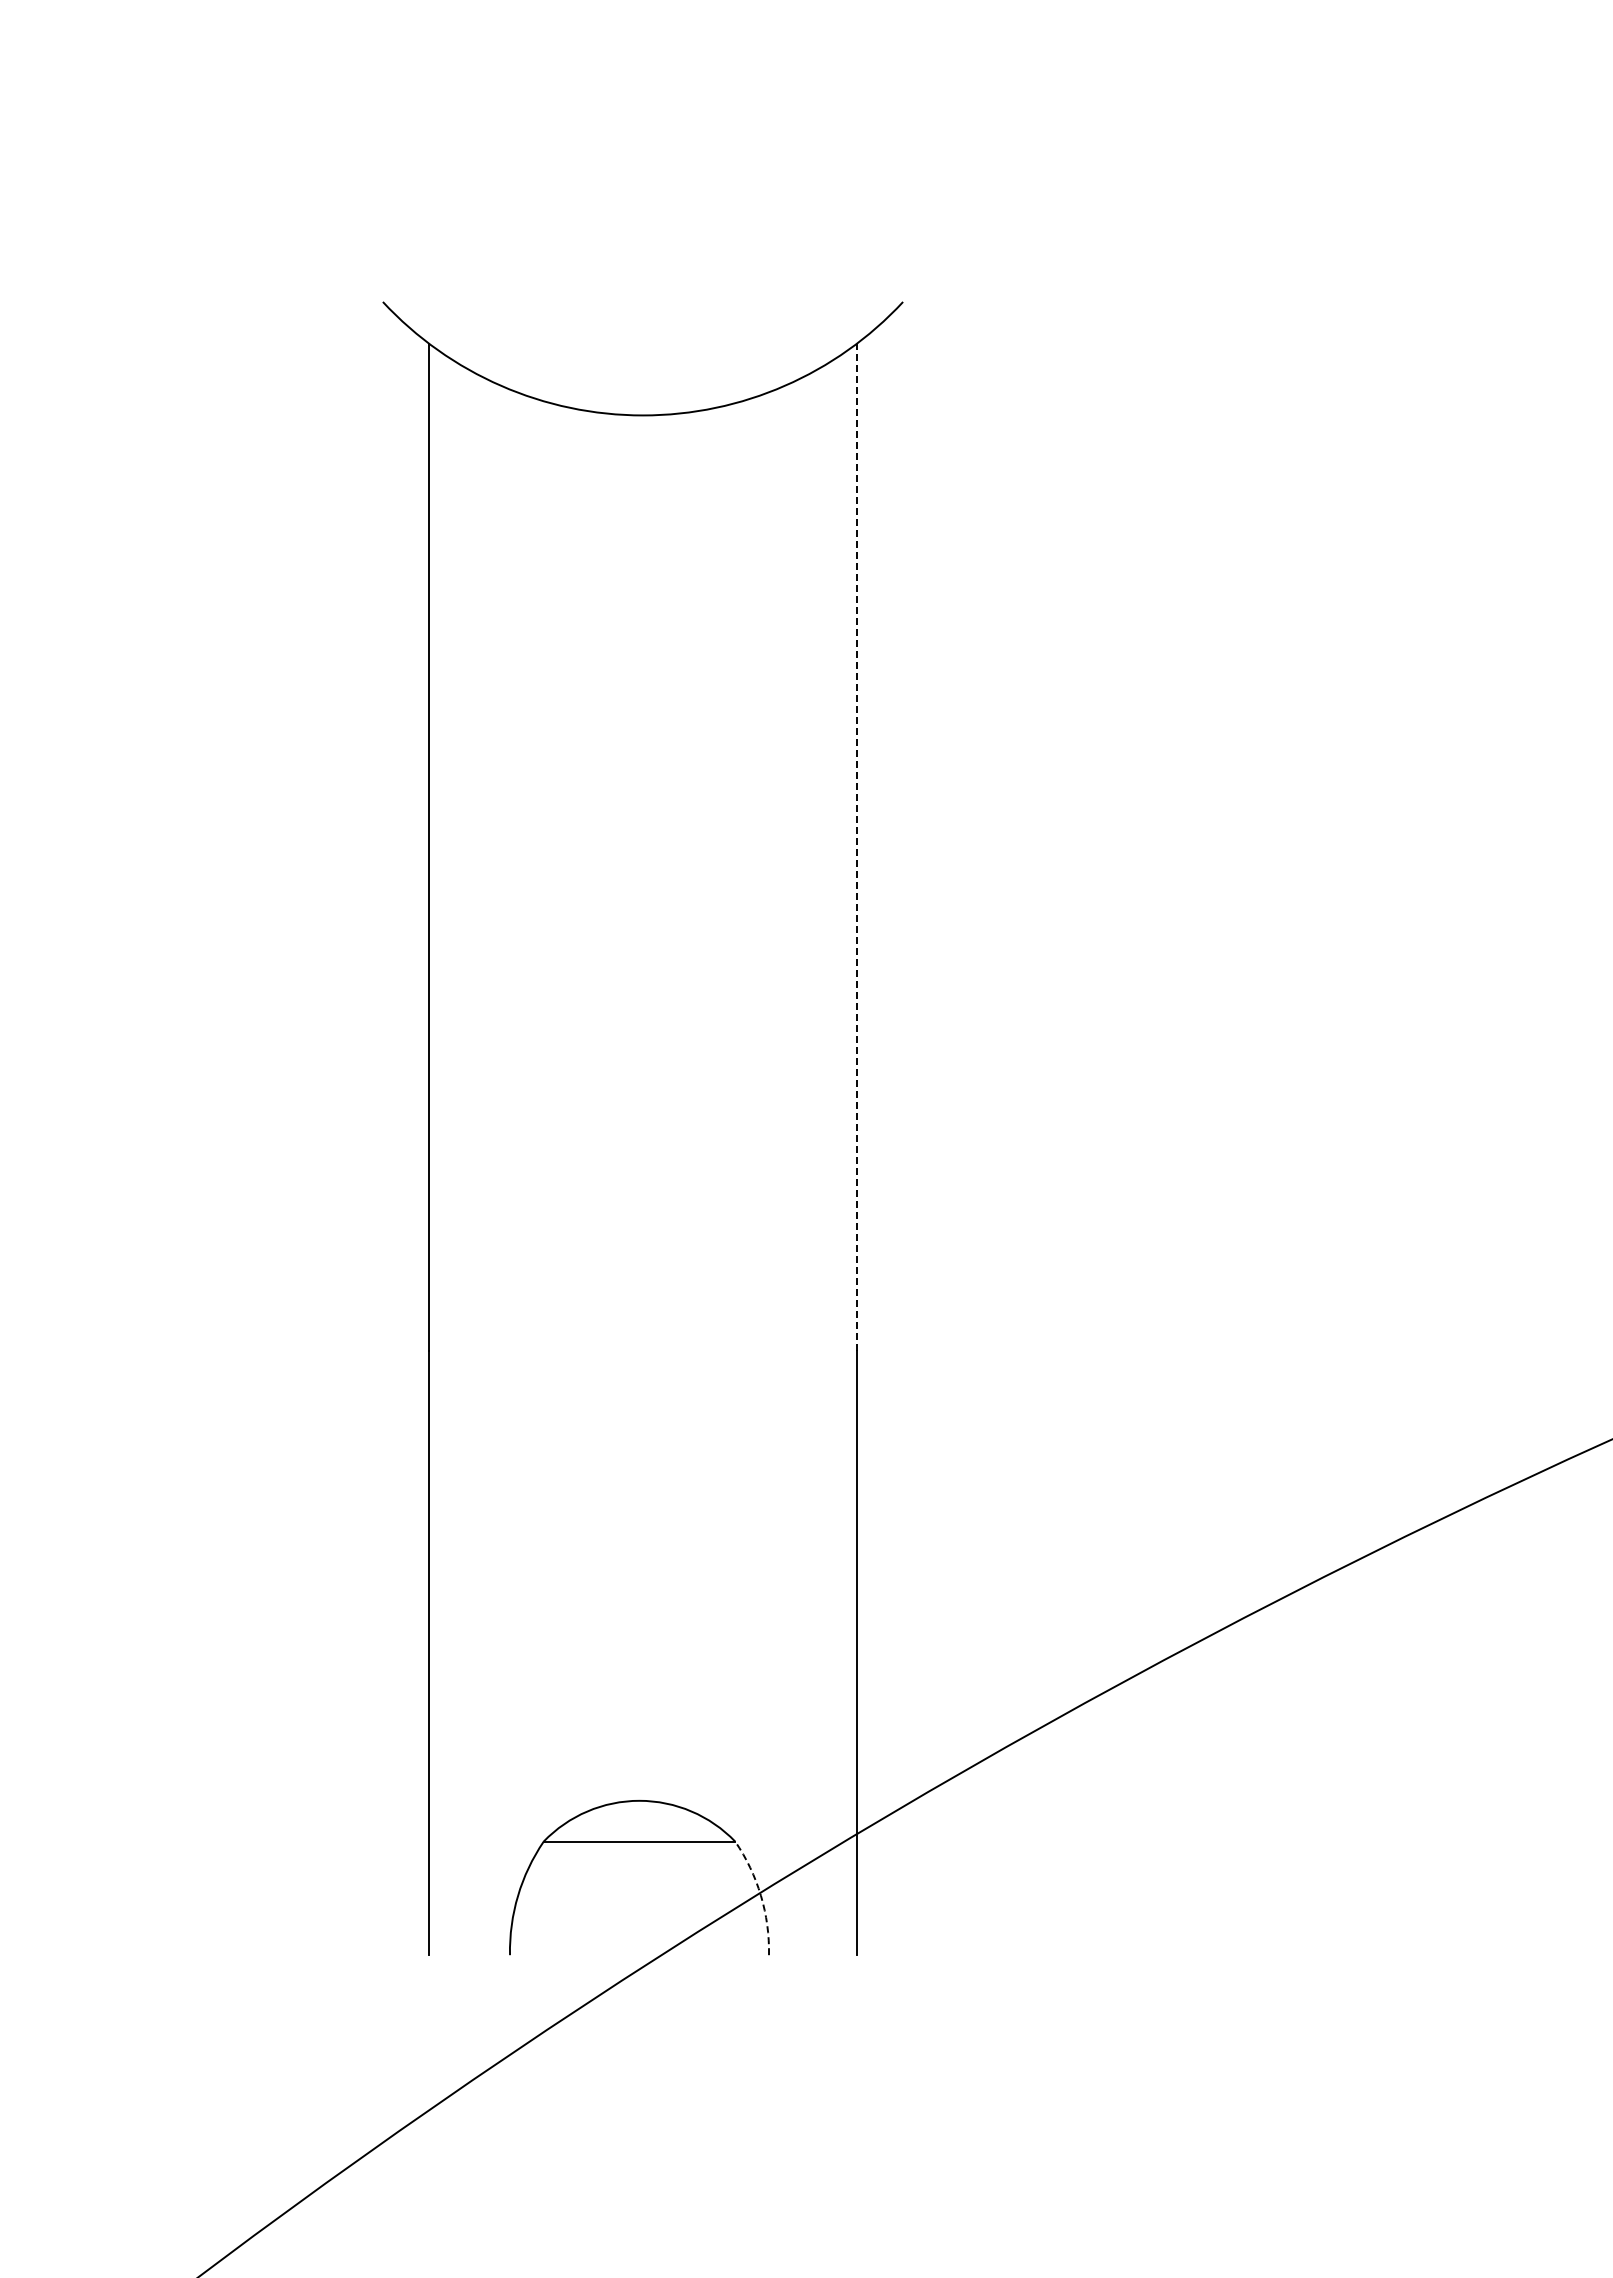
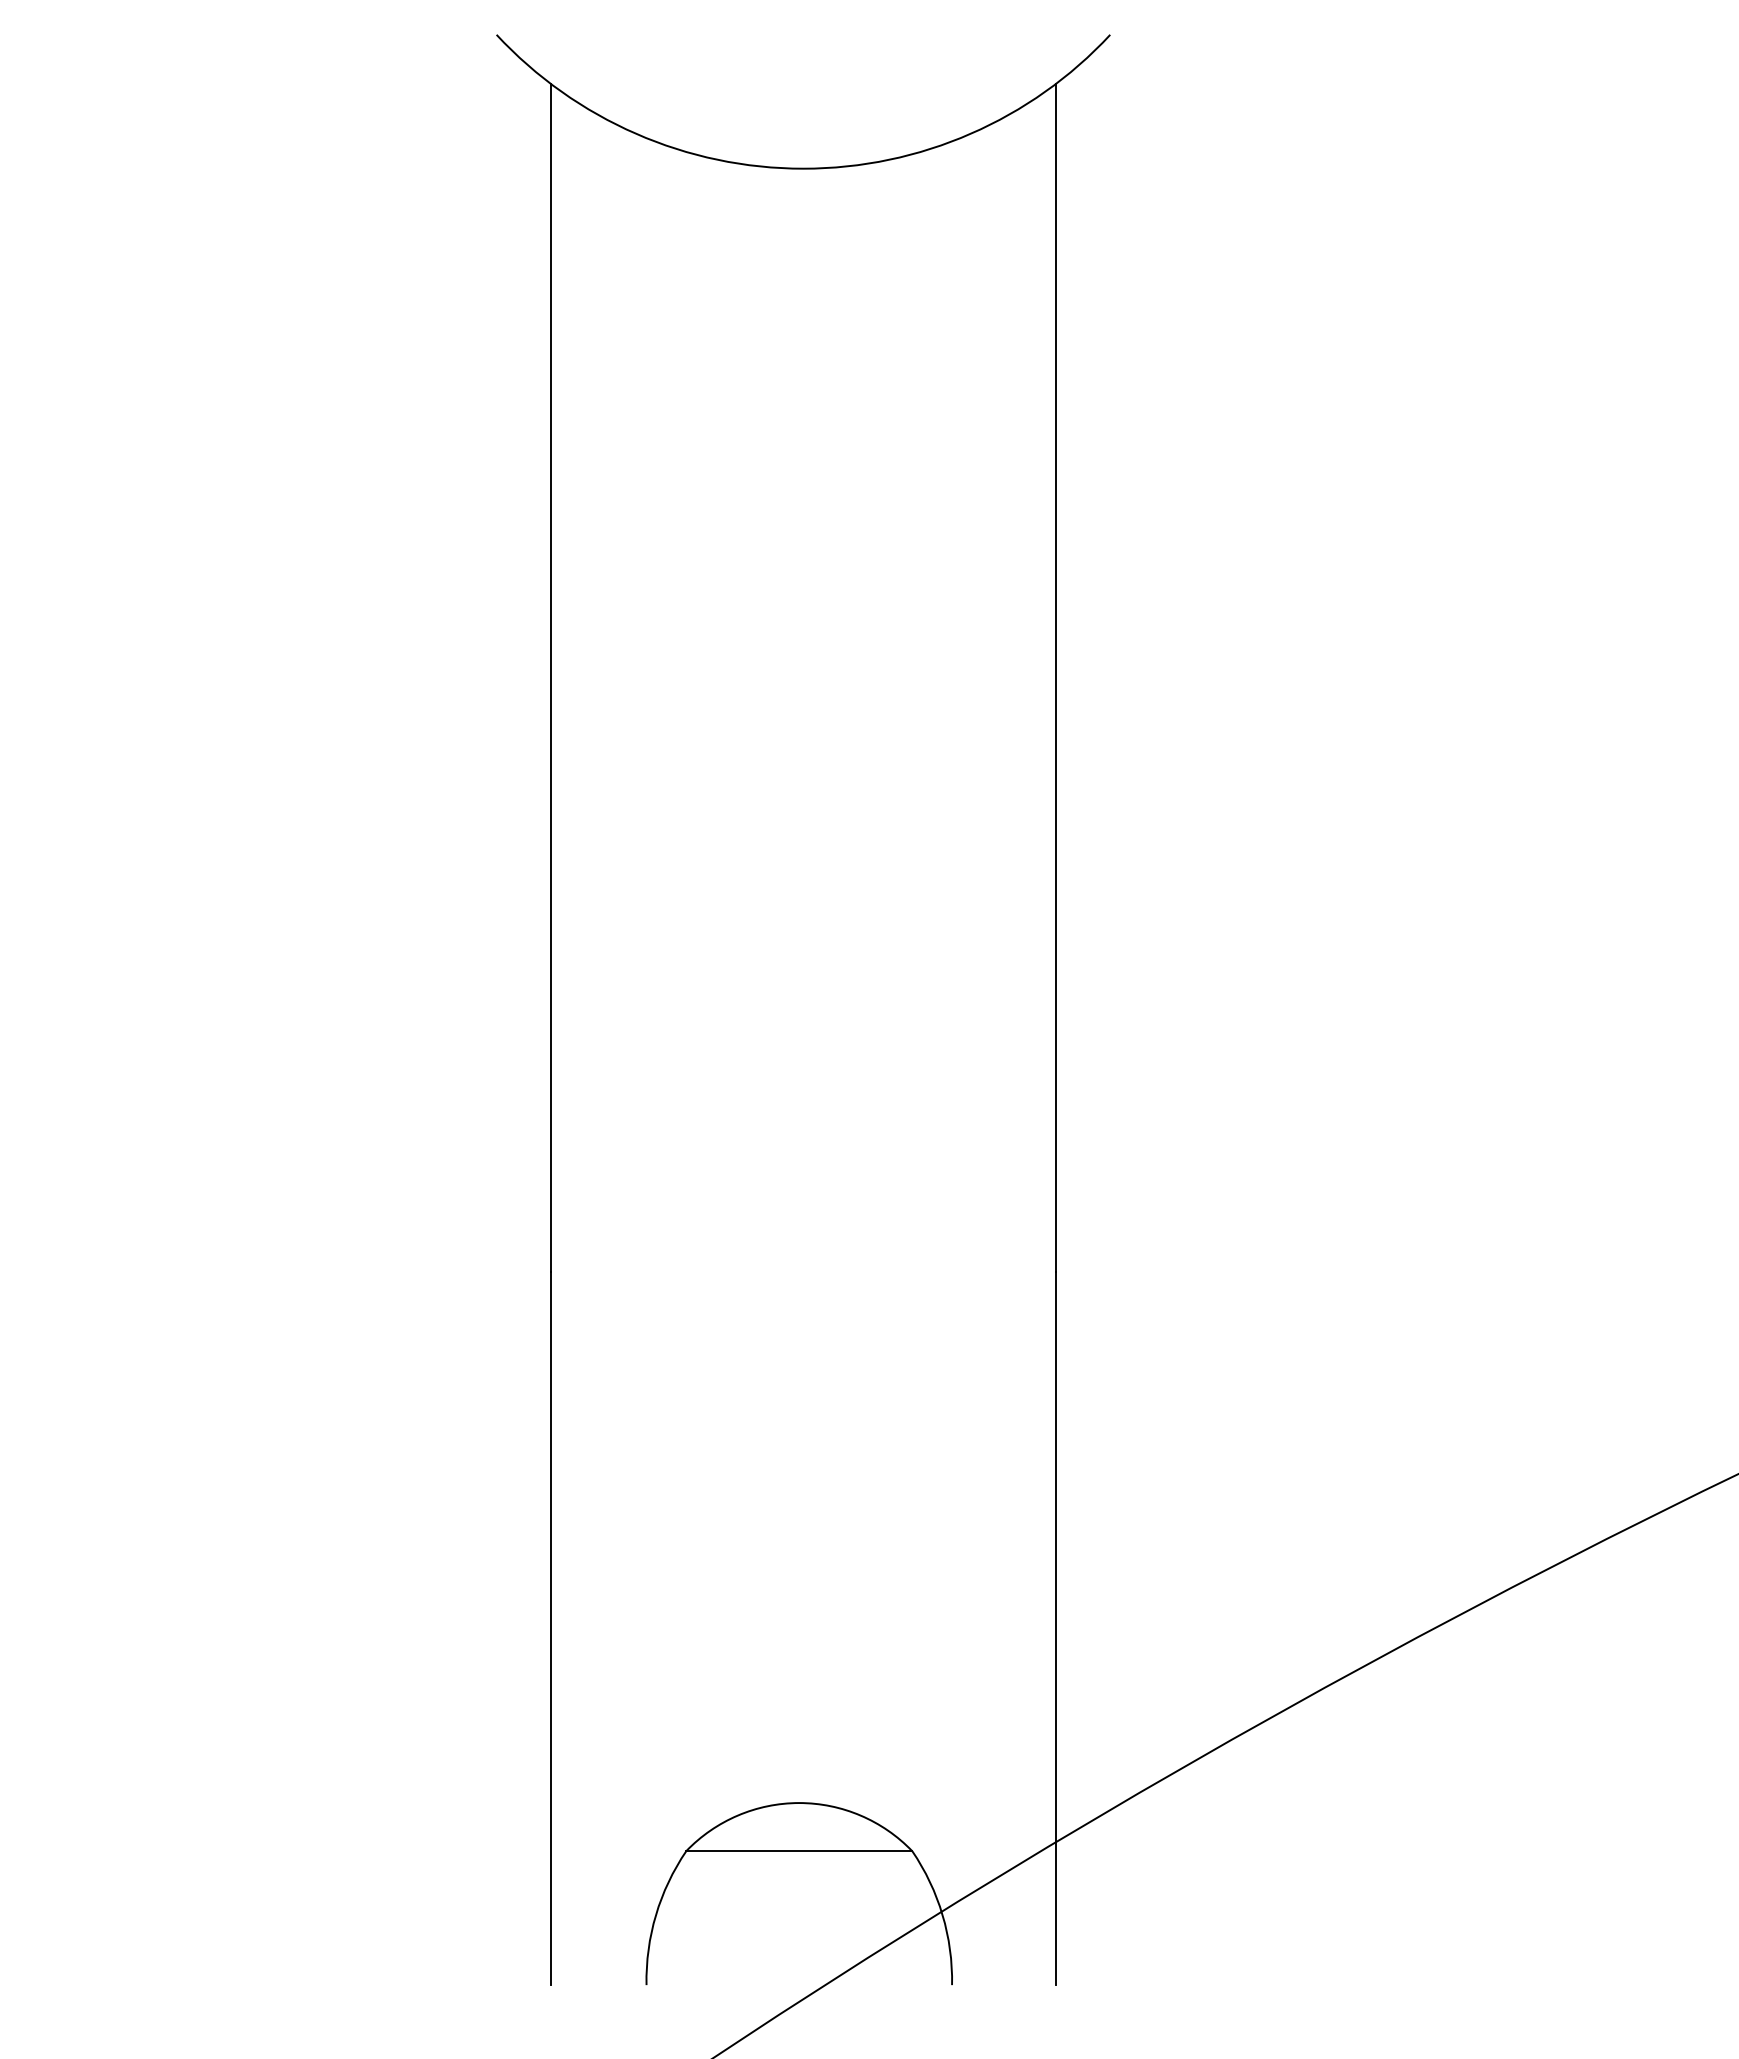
line: (856, 846) -> (1055, 677), dashed -> solid
arc: (760, 1895) -> (942, 1914), dashed -> solid

